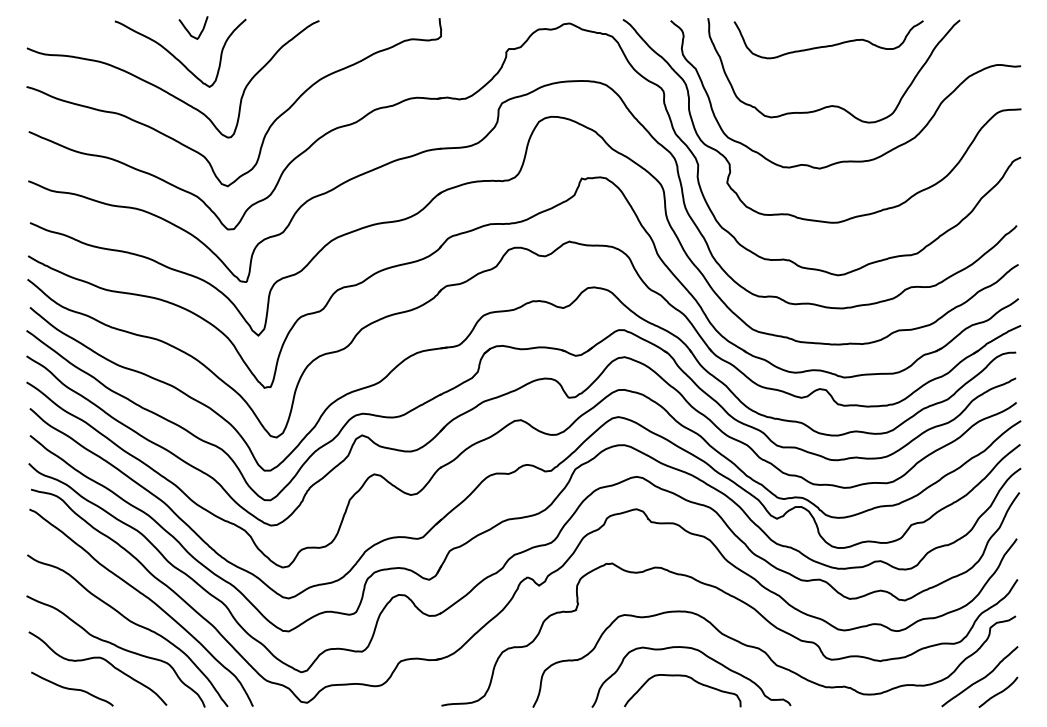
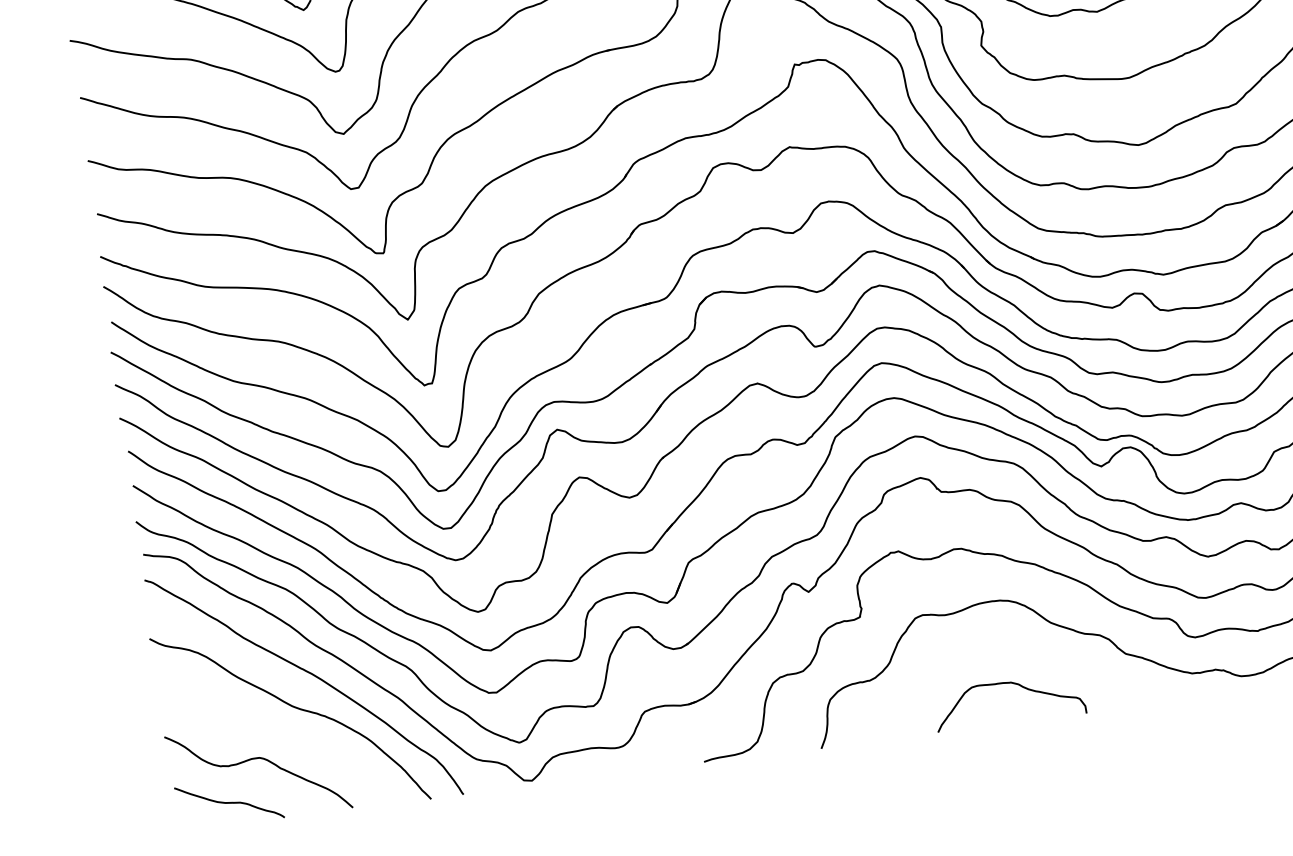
curve: (116, 647) -> (278, 742), removed
curve: (705, 656) -> (1033, 654), removed

